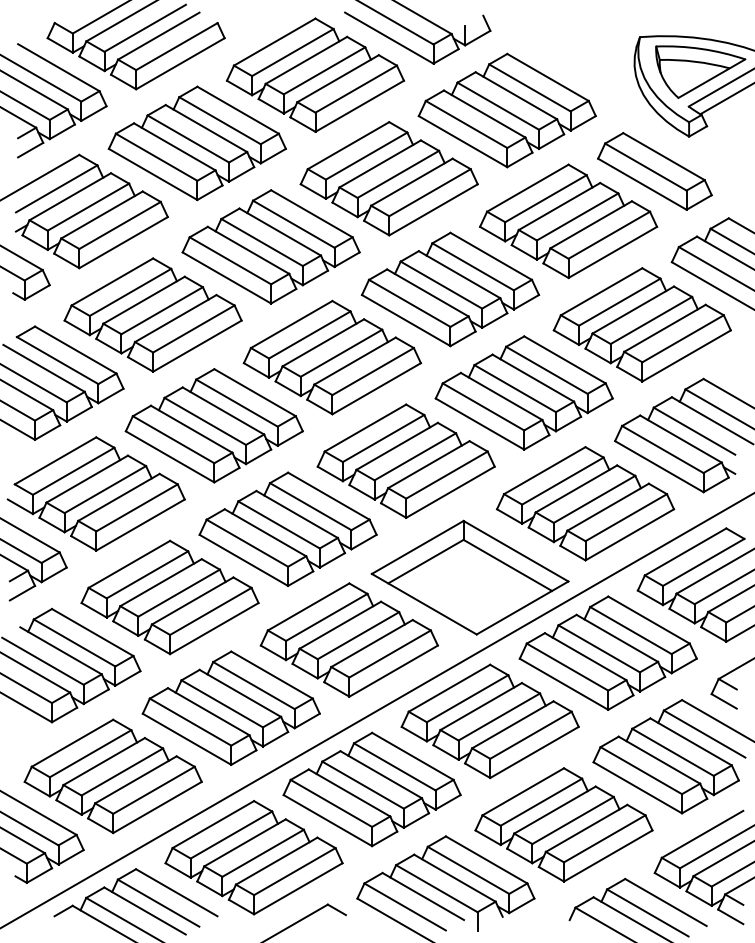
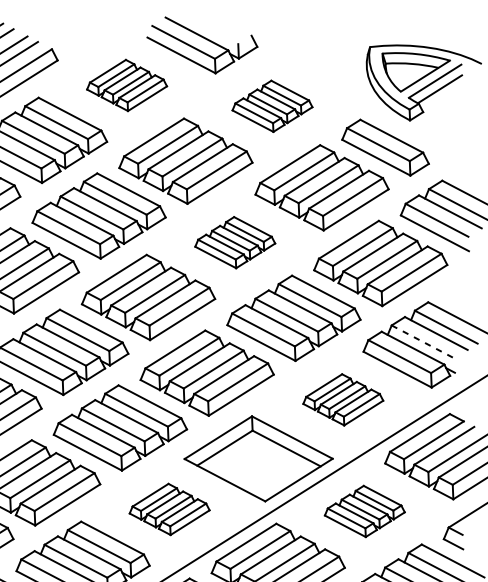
part: (314, 74) -> (126, 85), size x0.6
part: (506, 110) -> (271, 106), size x0.6
part: (450, 289) -> (235, 242), size x0.6
line: (694, 431) -> (423, 342), solid -> dashed
part: (585, 503) -> (343, 399), size x0.6
part: (348, 639) -> (169, 509), size x0.6
part: (607, 652) -> (364, 511), size x0.6

